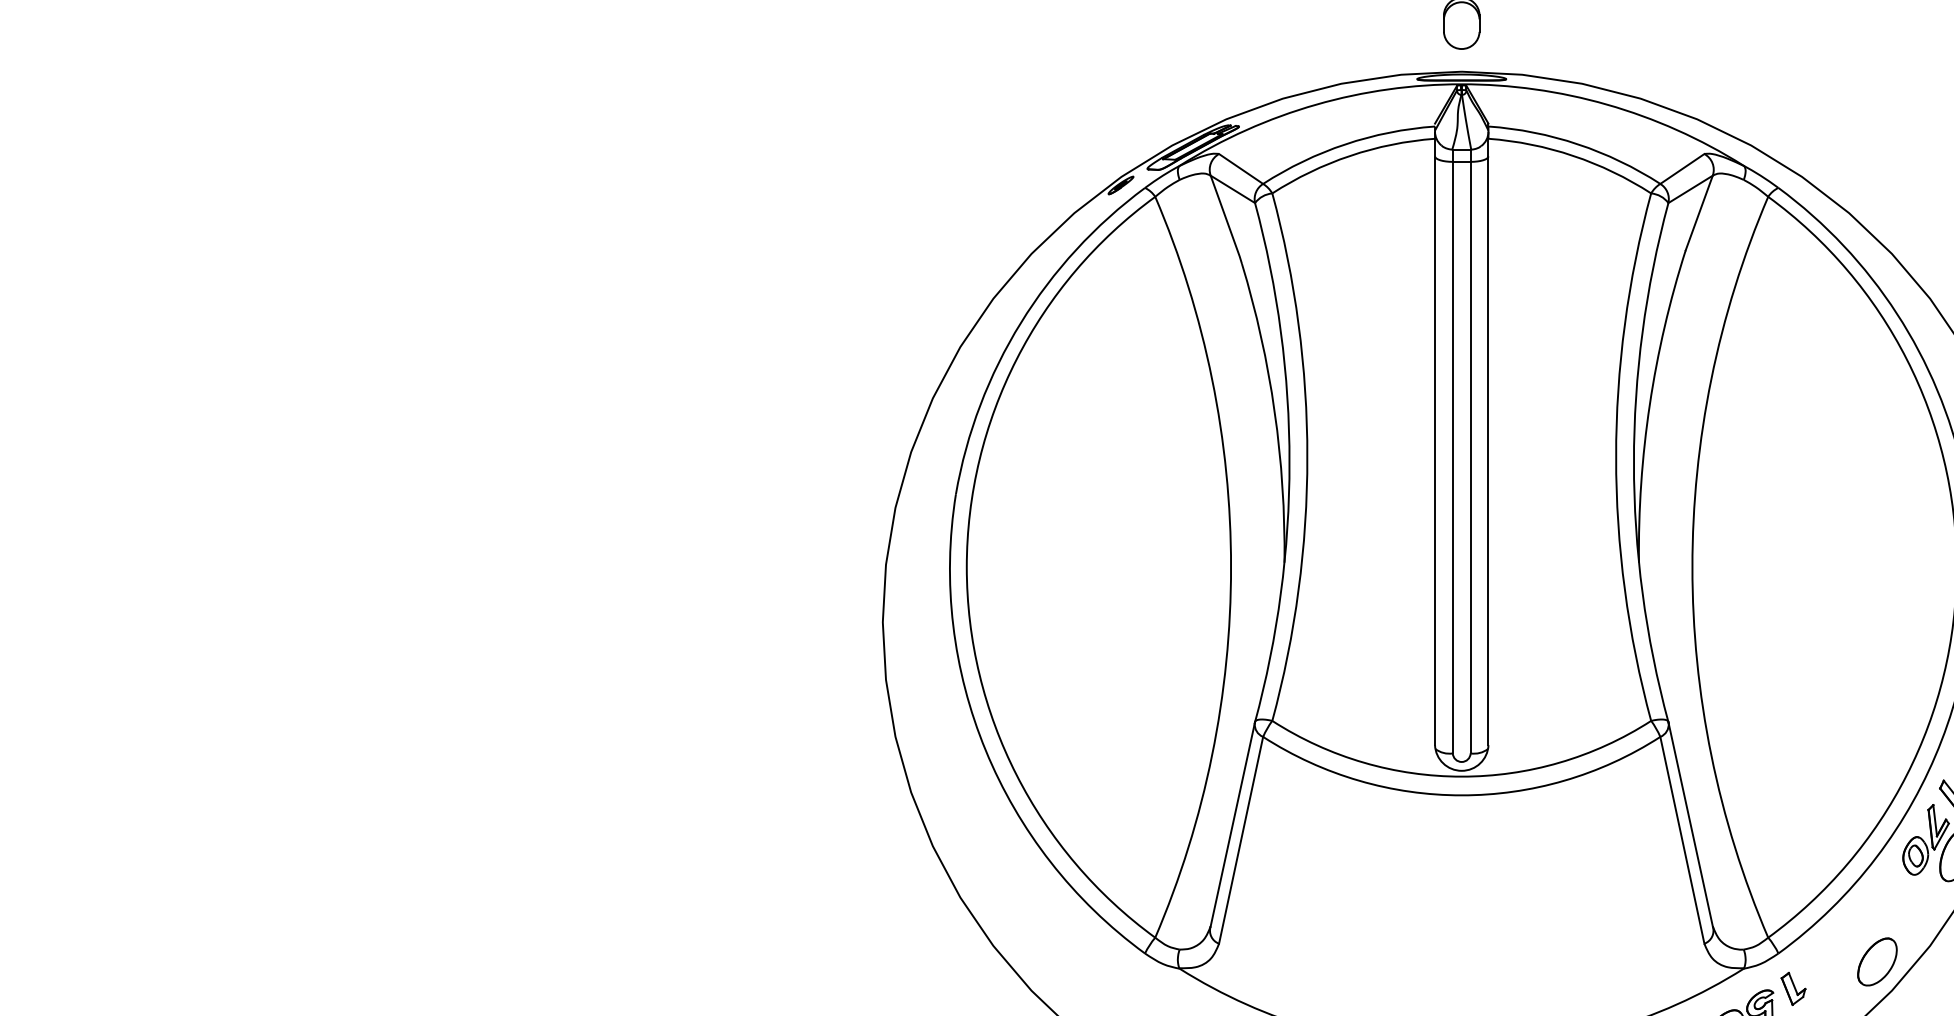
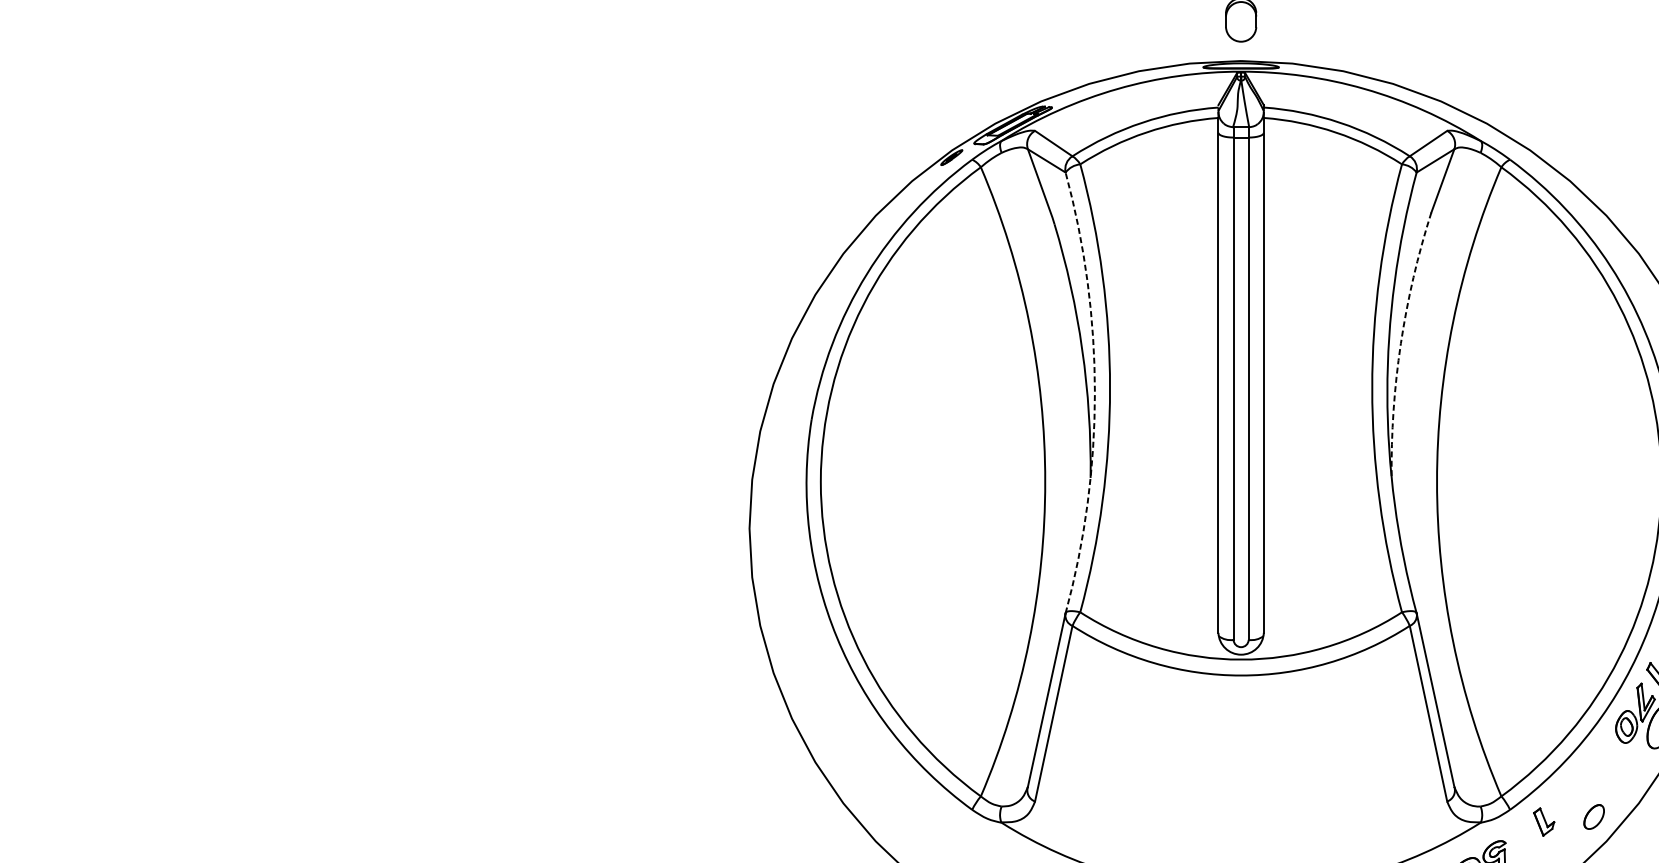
arc: (1649, 404) -> (1400, 343), solid -> dashed
arc: (1289, 462) -> (1094, 392), solid -> dashed
part: (1877, 961) -> (1594, 816), size x0.6
part: (1793, 988) -> (1544, 821), moved

